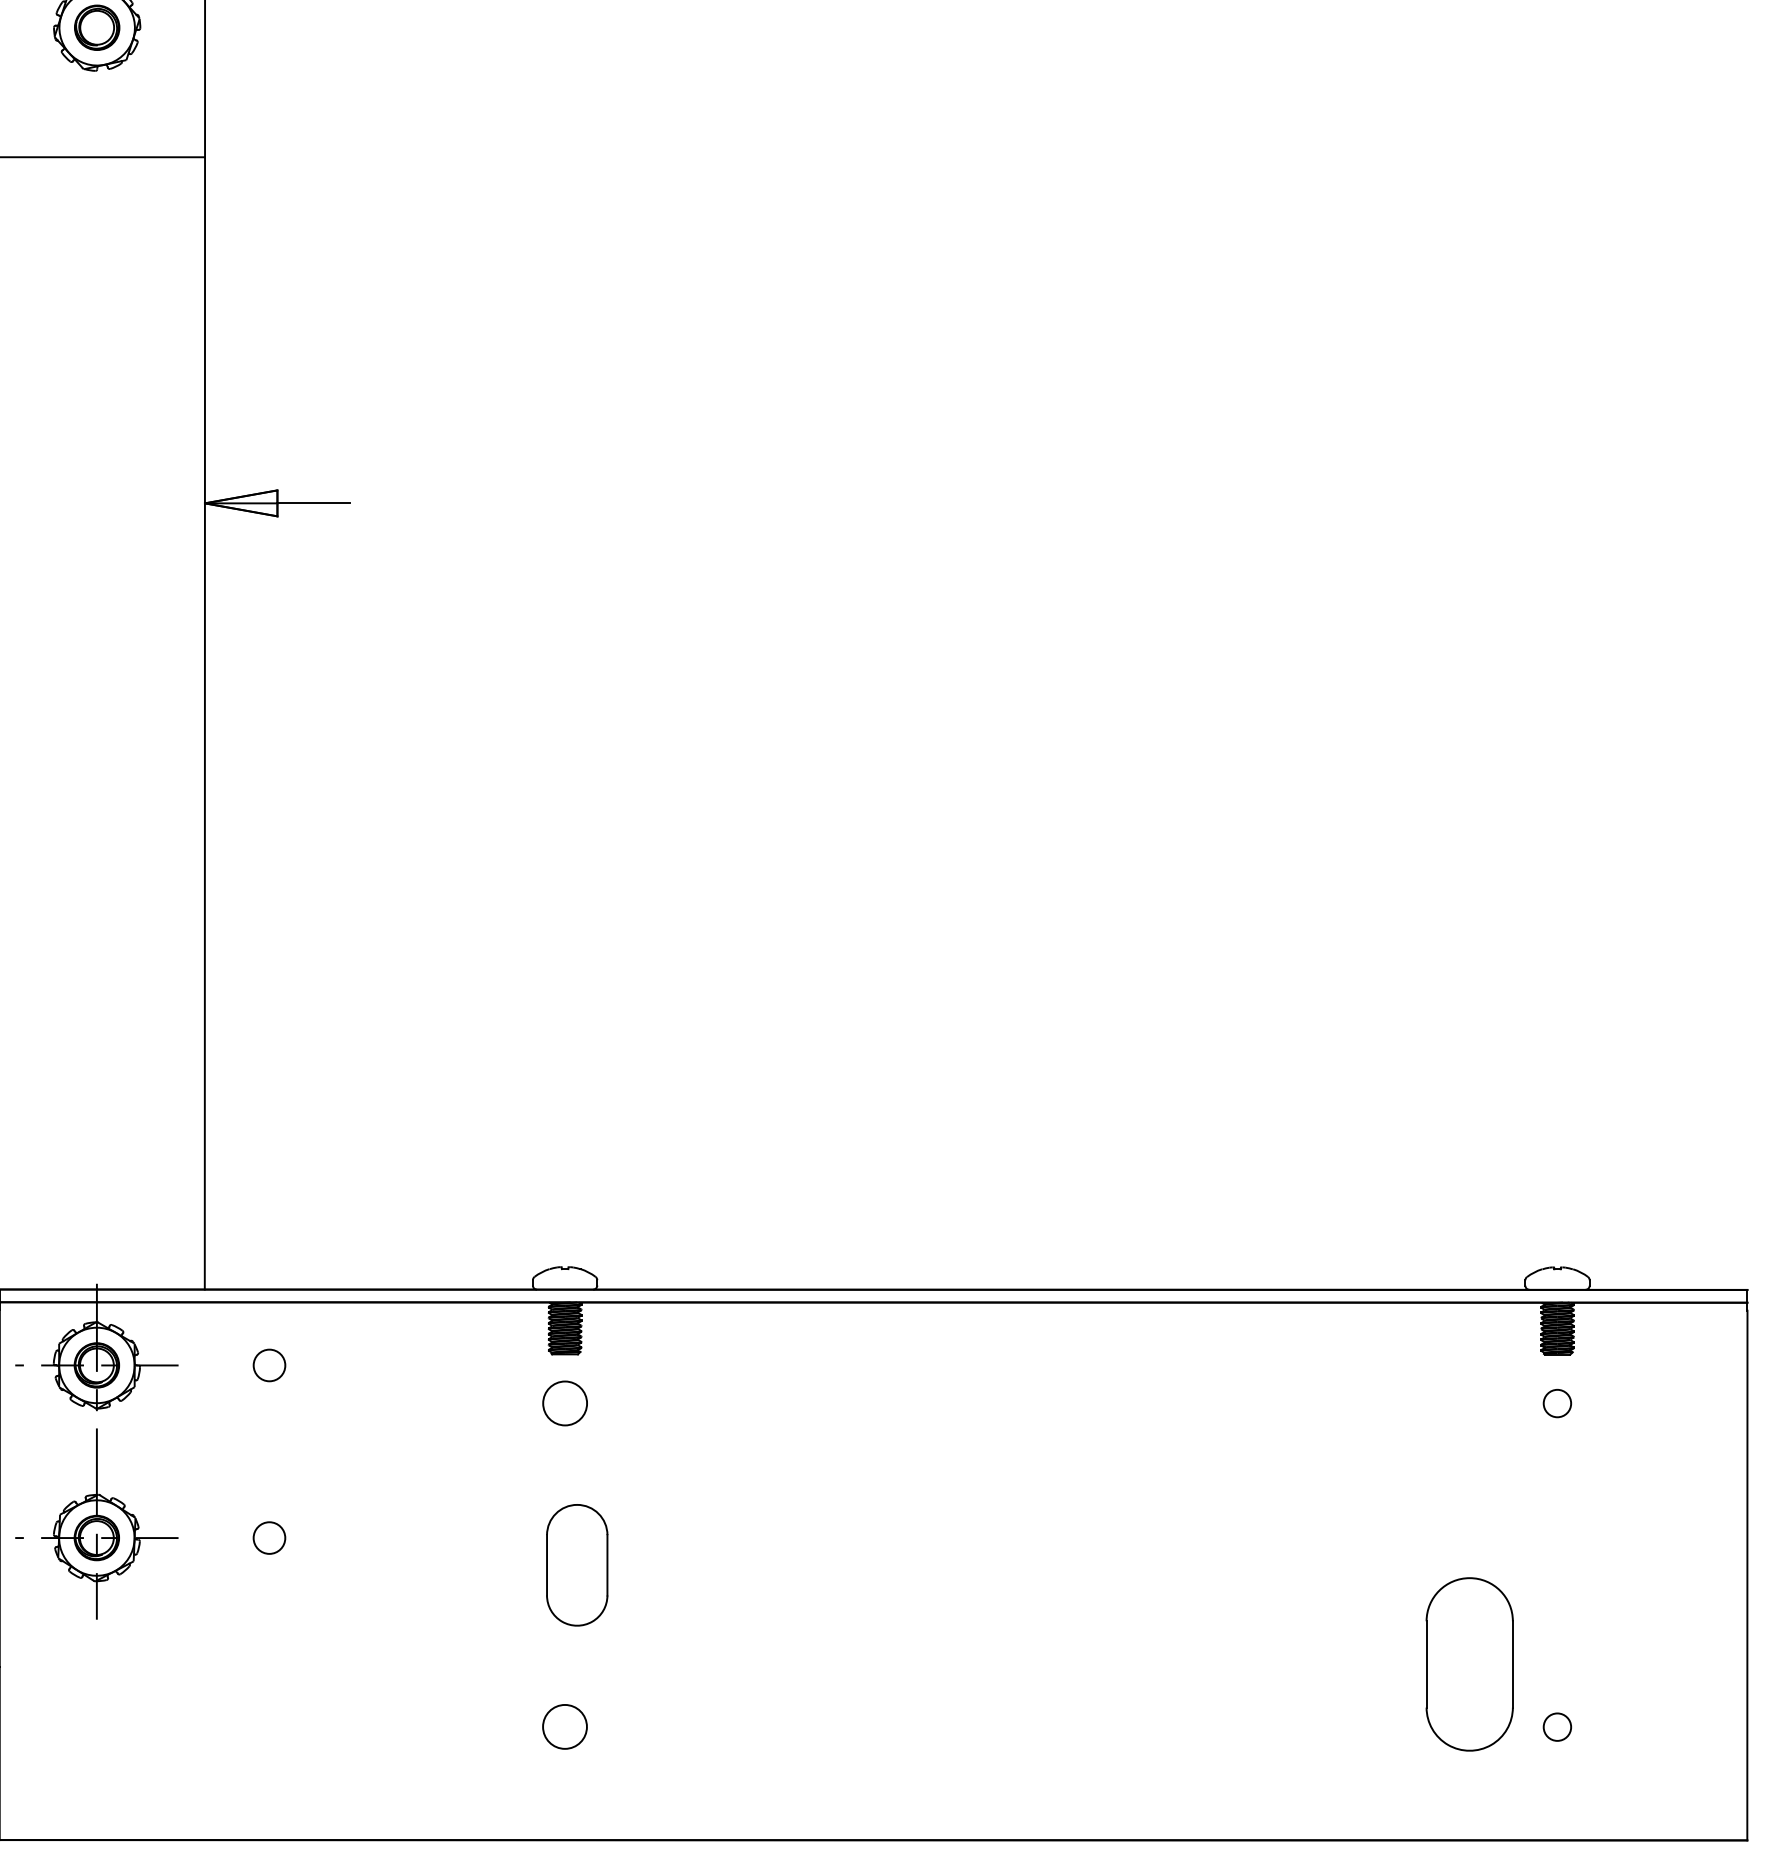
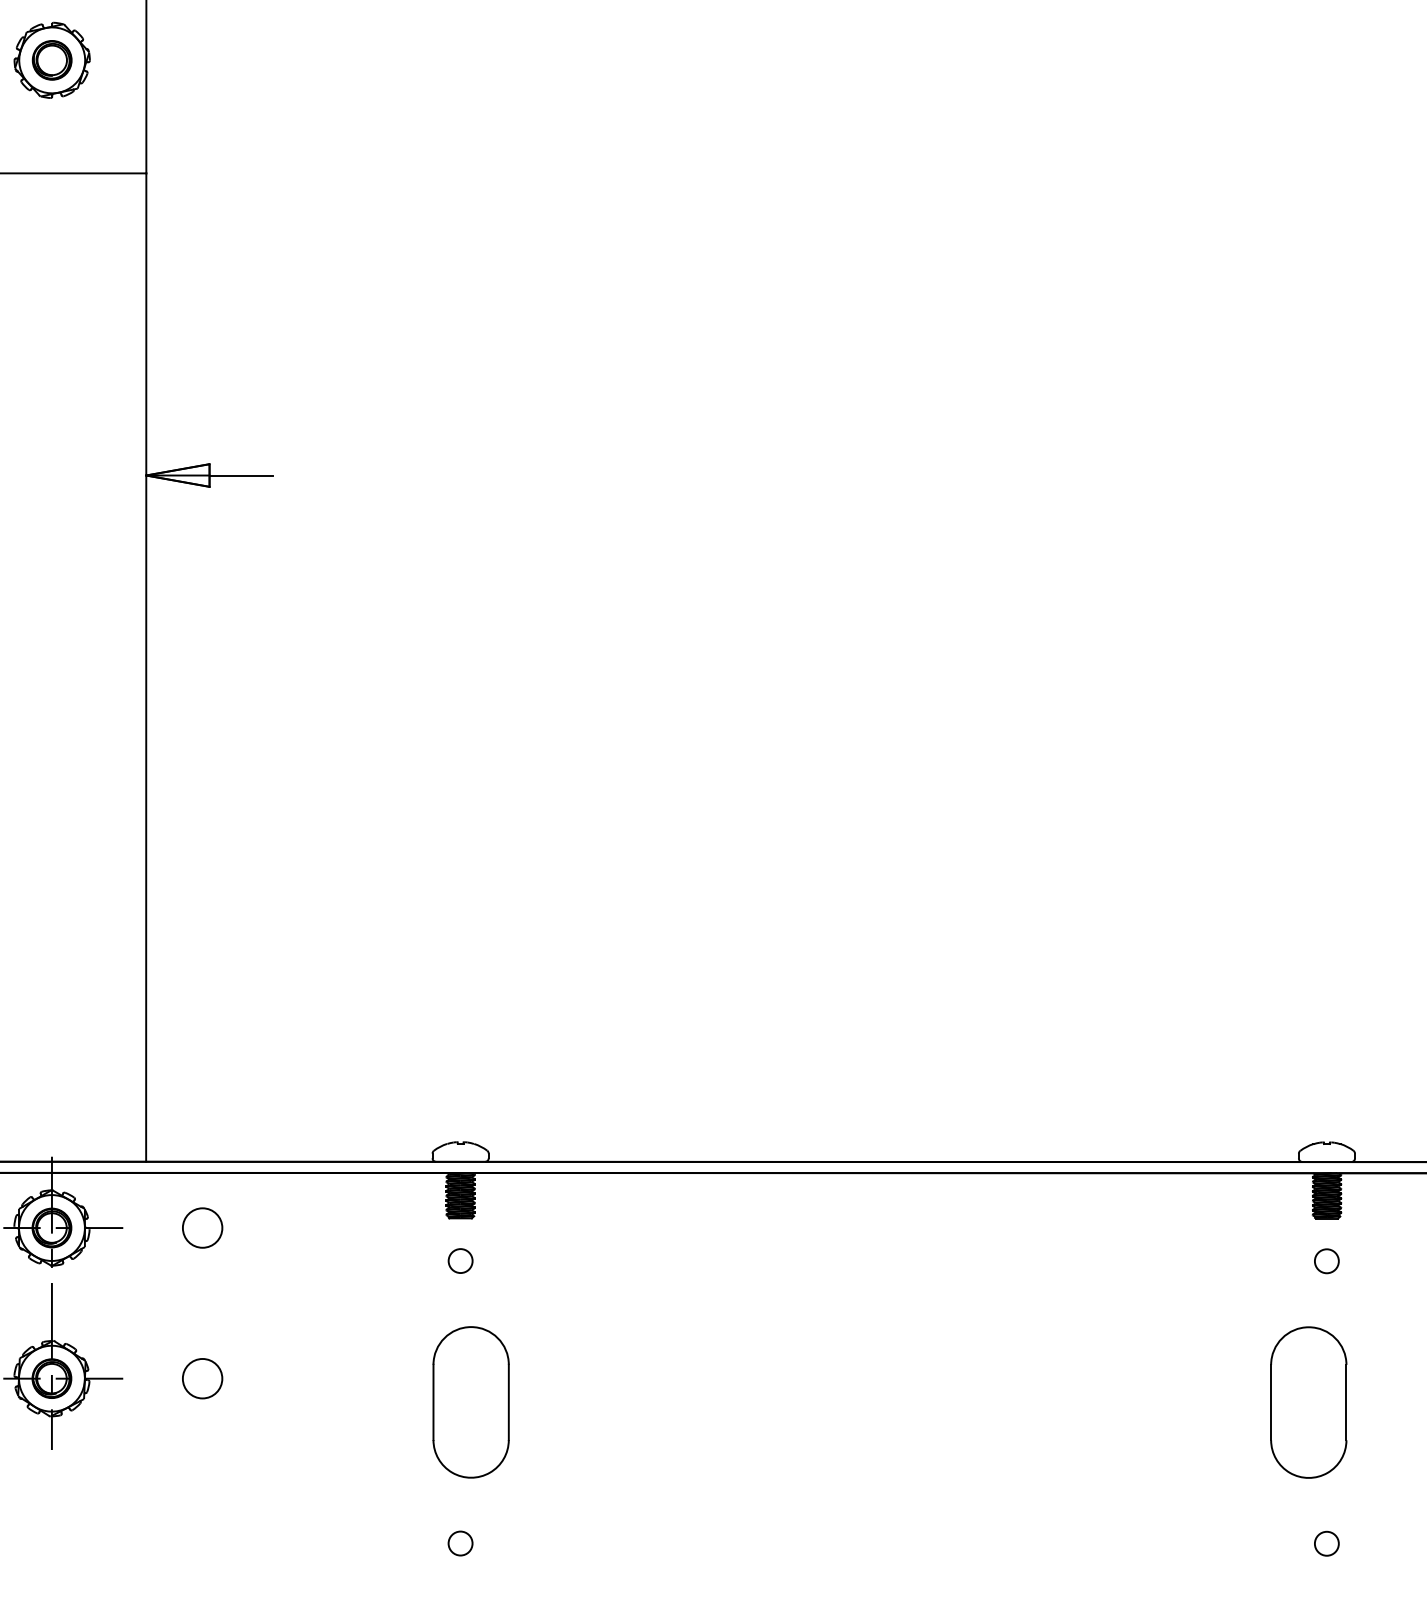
circle: (269, 1365) -> (202, 1228), size x1.43
circle: (564, 1402) -> (460, 1260), size x0.62
circle: (269, 1537) -> (202, 1378), size x1.43
part: (577, 1565) -> (471, 1402), size x1.43
part: (1469, 1664) -> (1308, 1402), moved
circle: (564, 1726) -> (460, 1543), size x0.62

